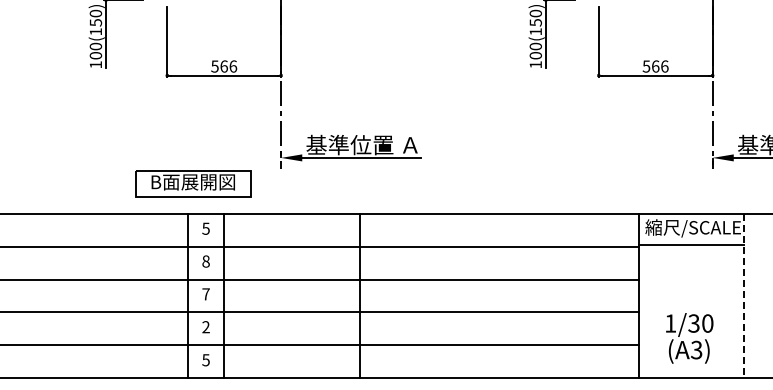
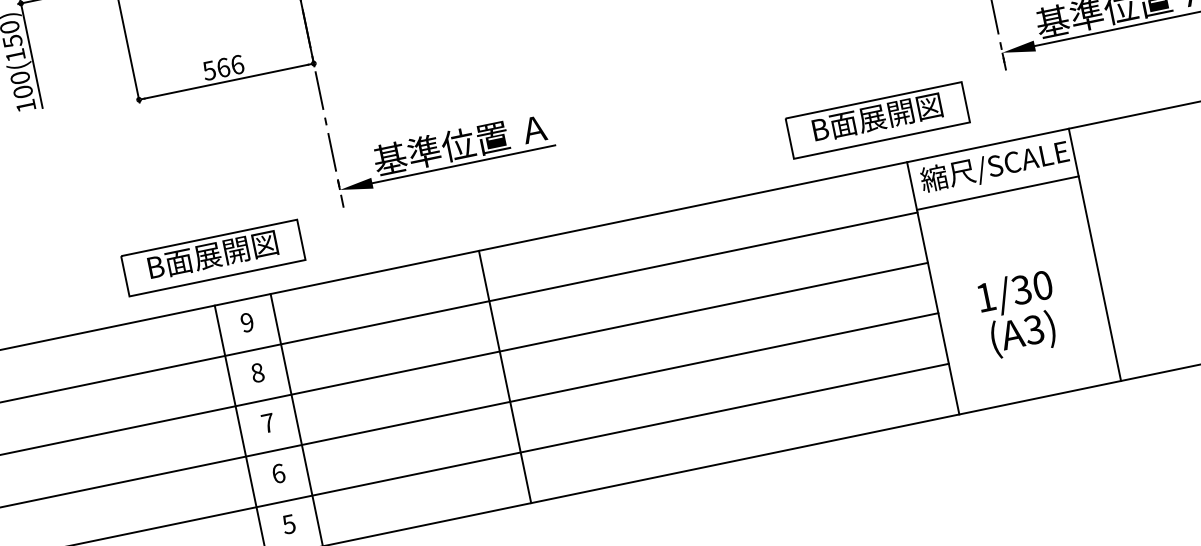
part: (625, 183) -> (876, 119), added
text: (205, 228) -> (246, 322), 5 -> 9
line: (744, 296) -> (1095, 255), dashed -> solid
text: (205, 327) -> (277, 474), 2 -> 6
text: (689, 338) -> (1019, 314), moved

